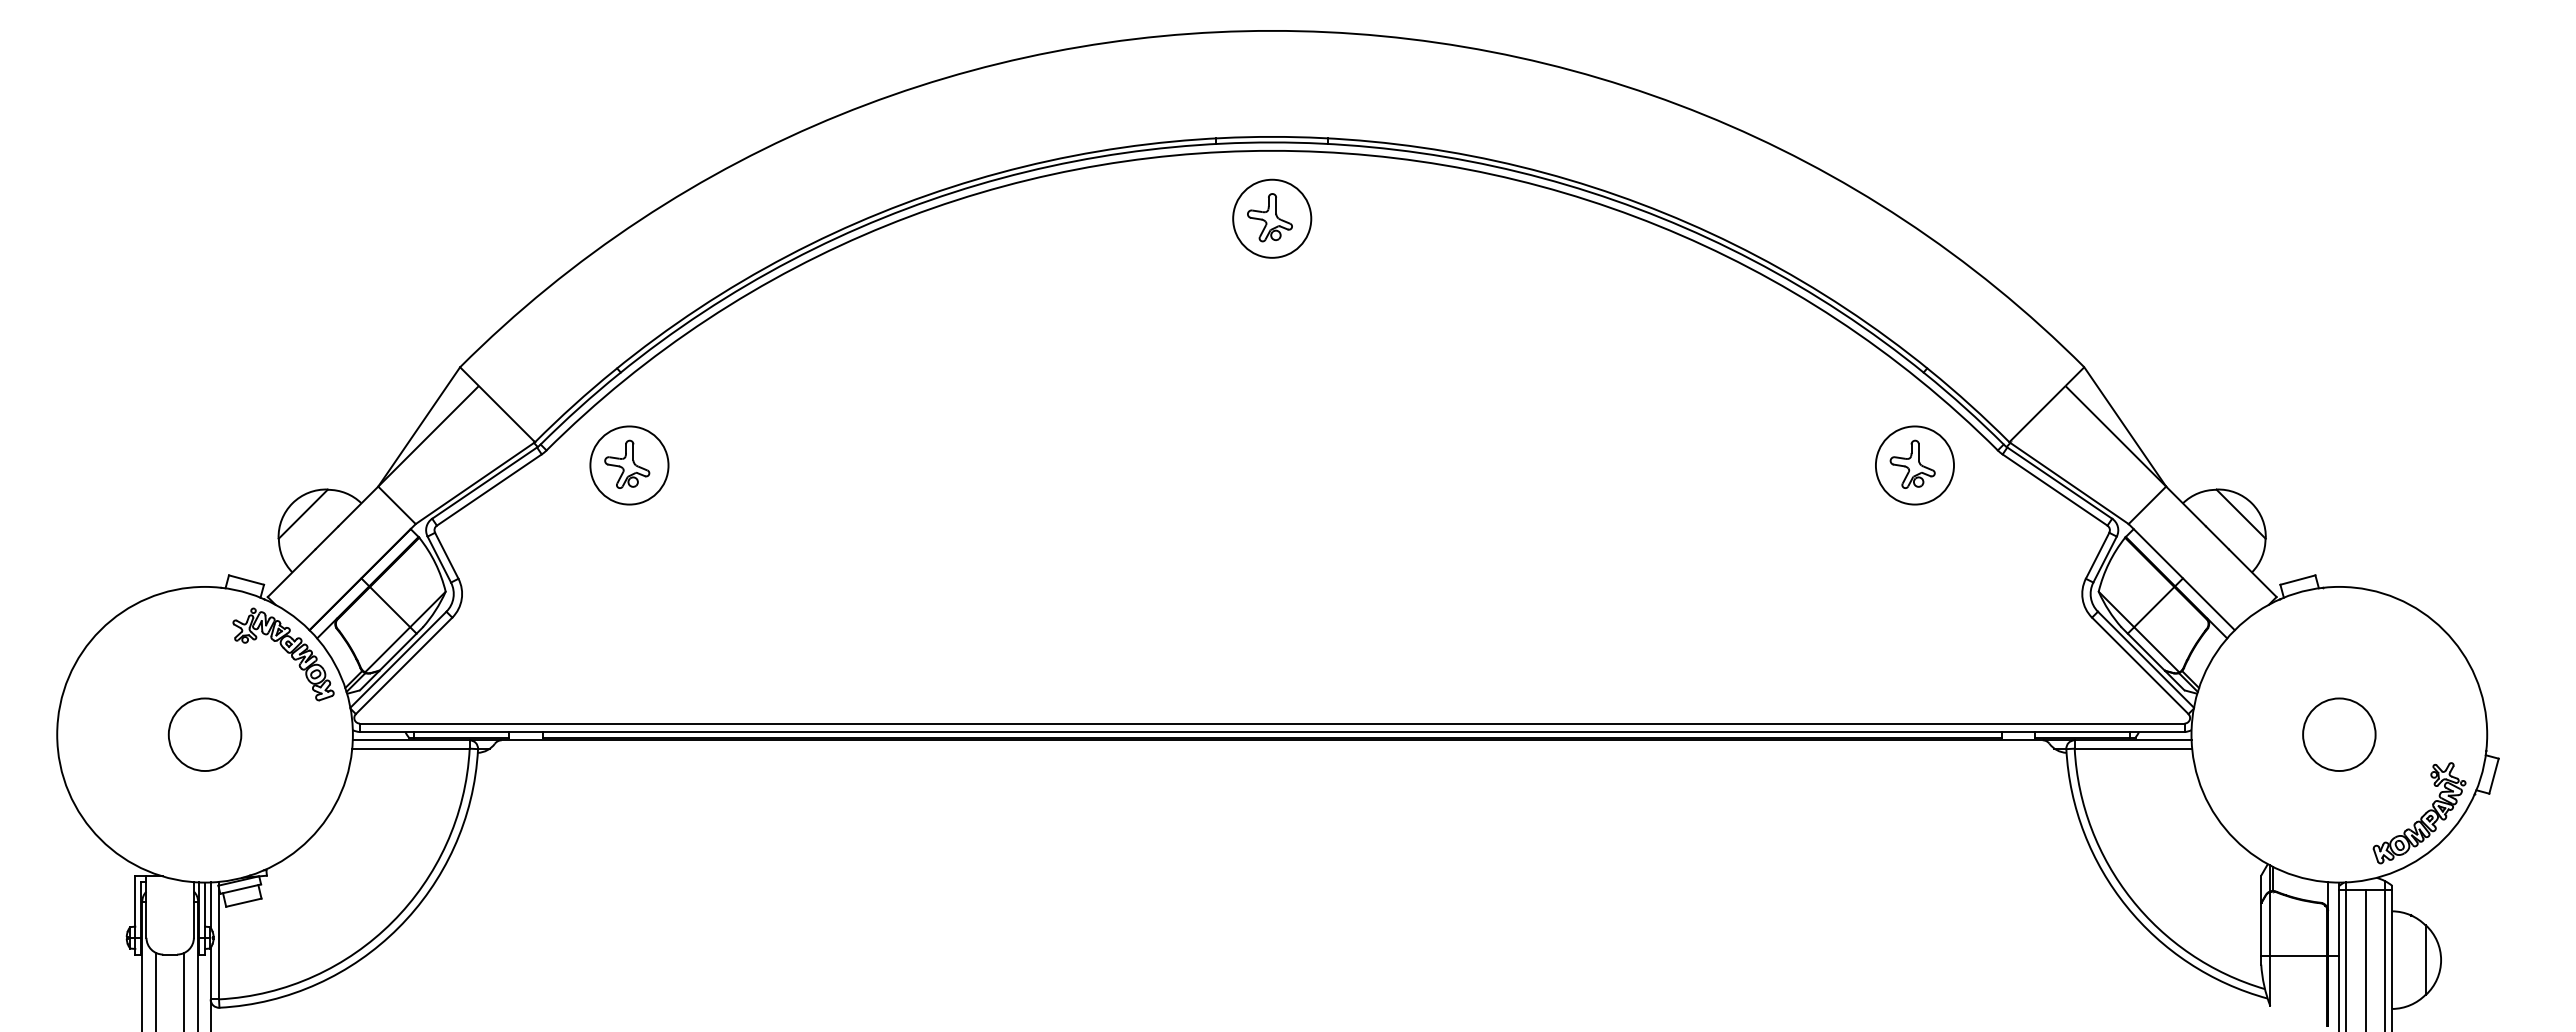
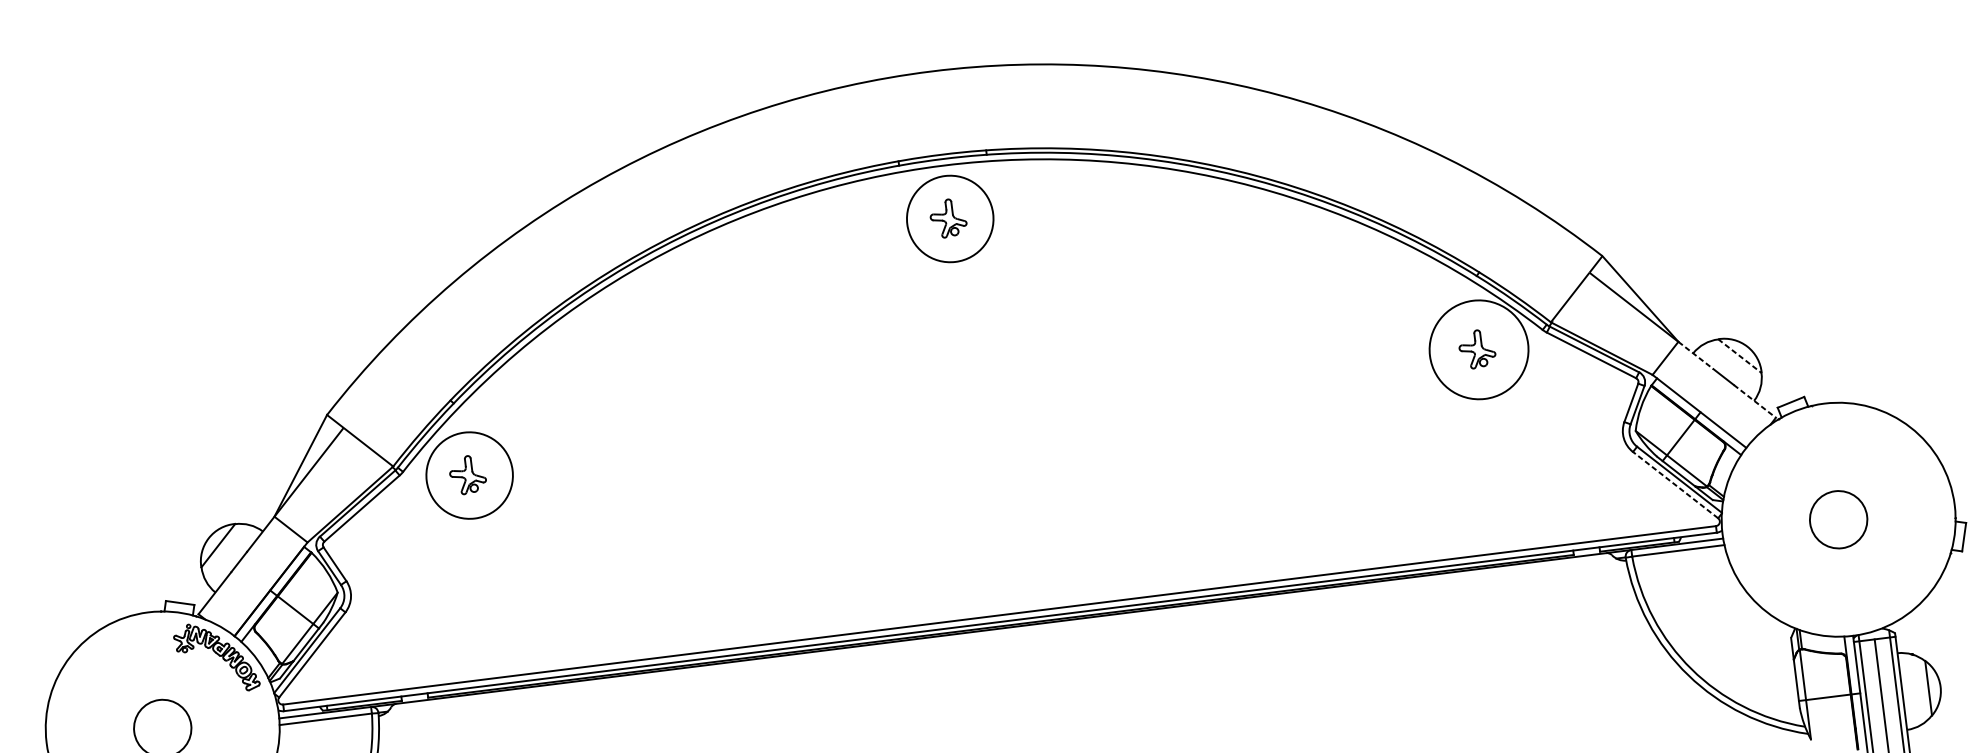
circle: (1272, 218) -> (950, 218), size x1.4
circle: (629, 465) -> (469, 475), size x1.4
circle: (1914, 465) -> (1478, 349), size x1.6
line: (2186, 506) -> (1696, 355), solid -> dashed
line: (2241, 514) -> (1740, 356), solid -> dashed
line: (2252, 573) -> (1754, 401), solid -> dashed
line: (2139, 665) -> (1674, 484), solid -> dashed
part: (2419, 813) -> (1909, 573), removed

